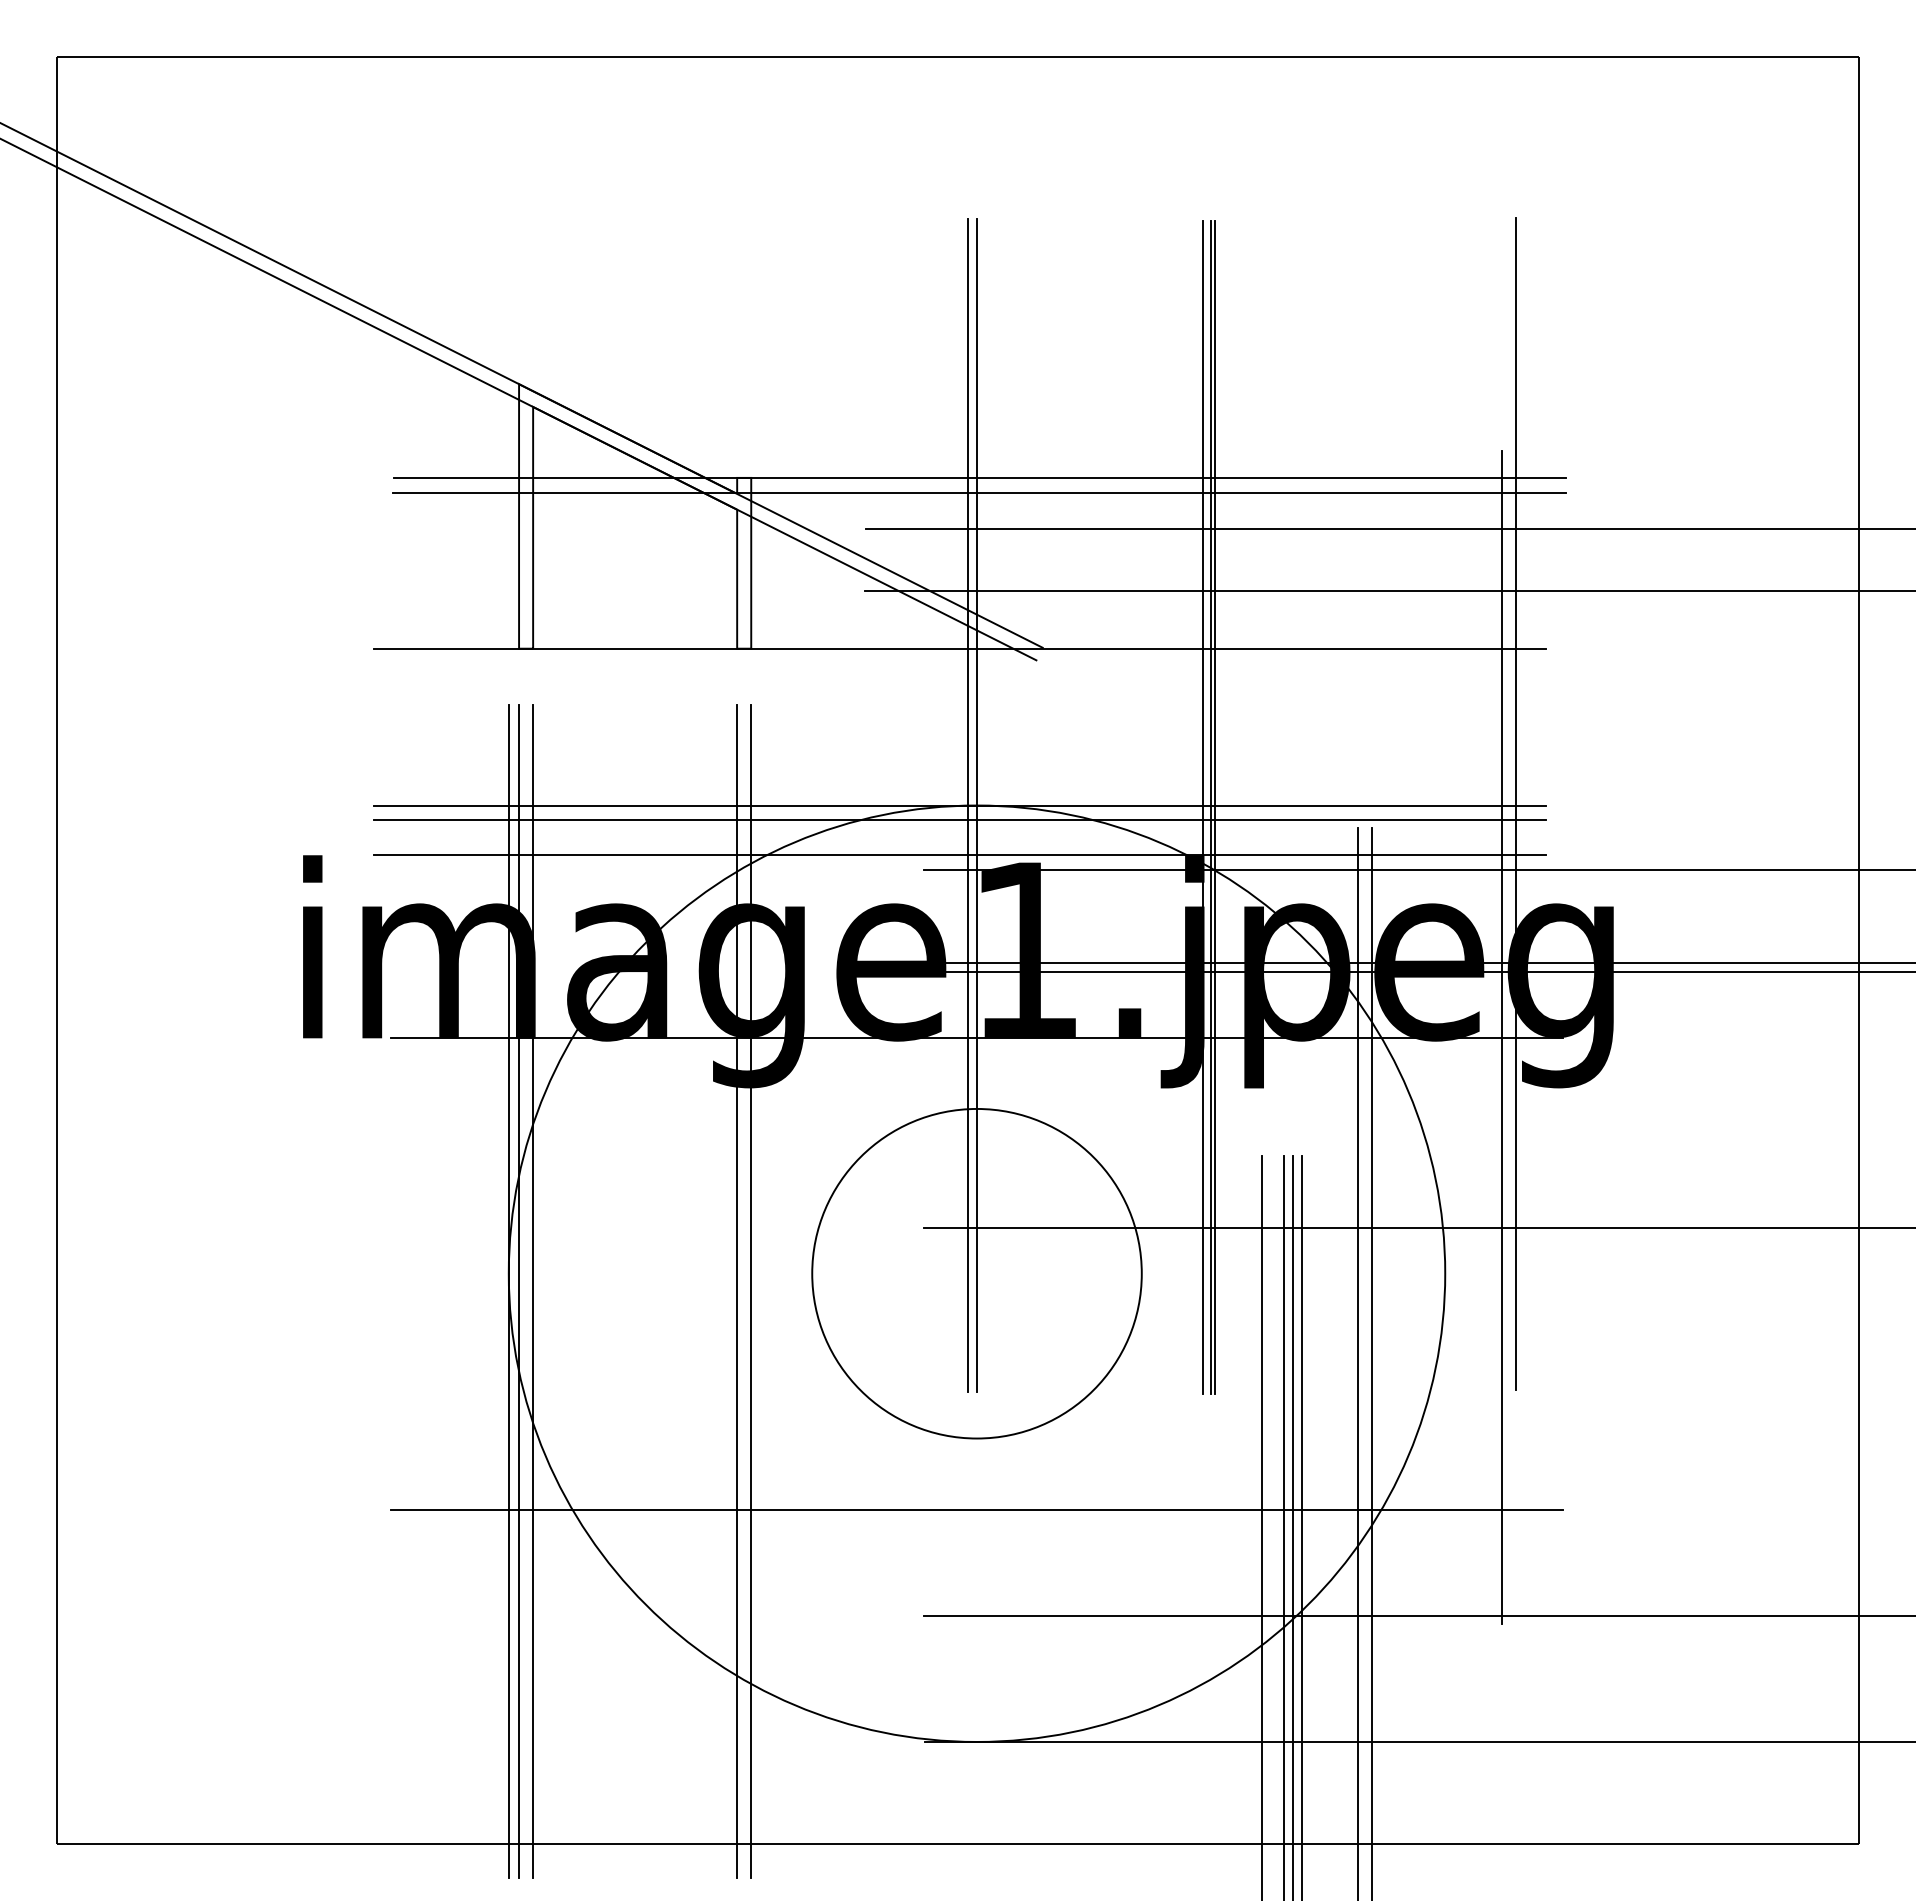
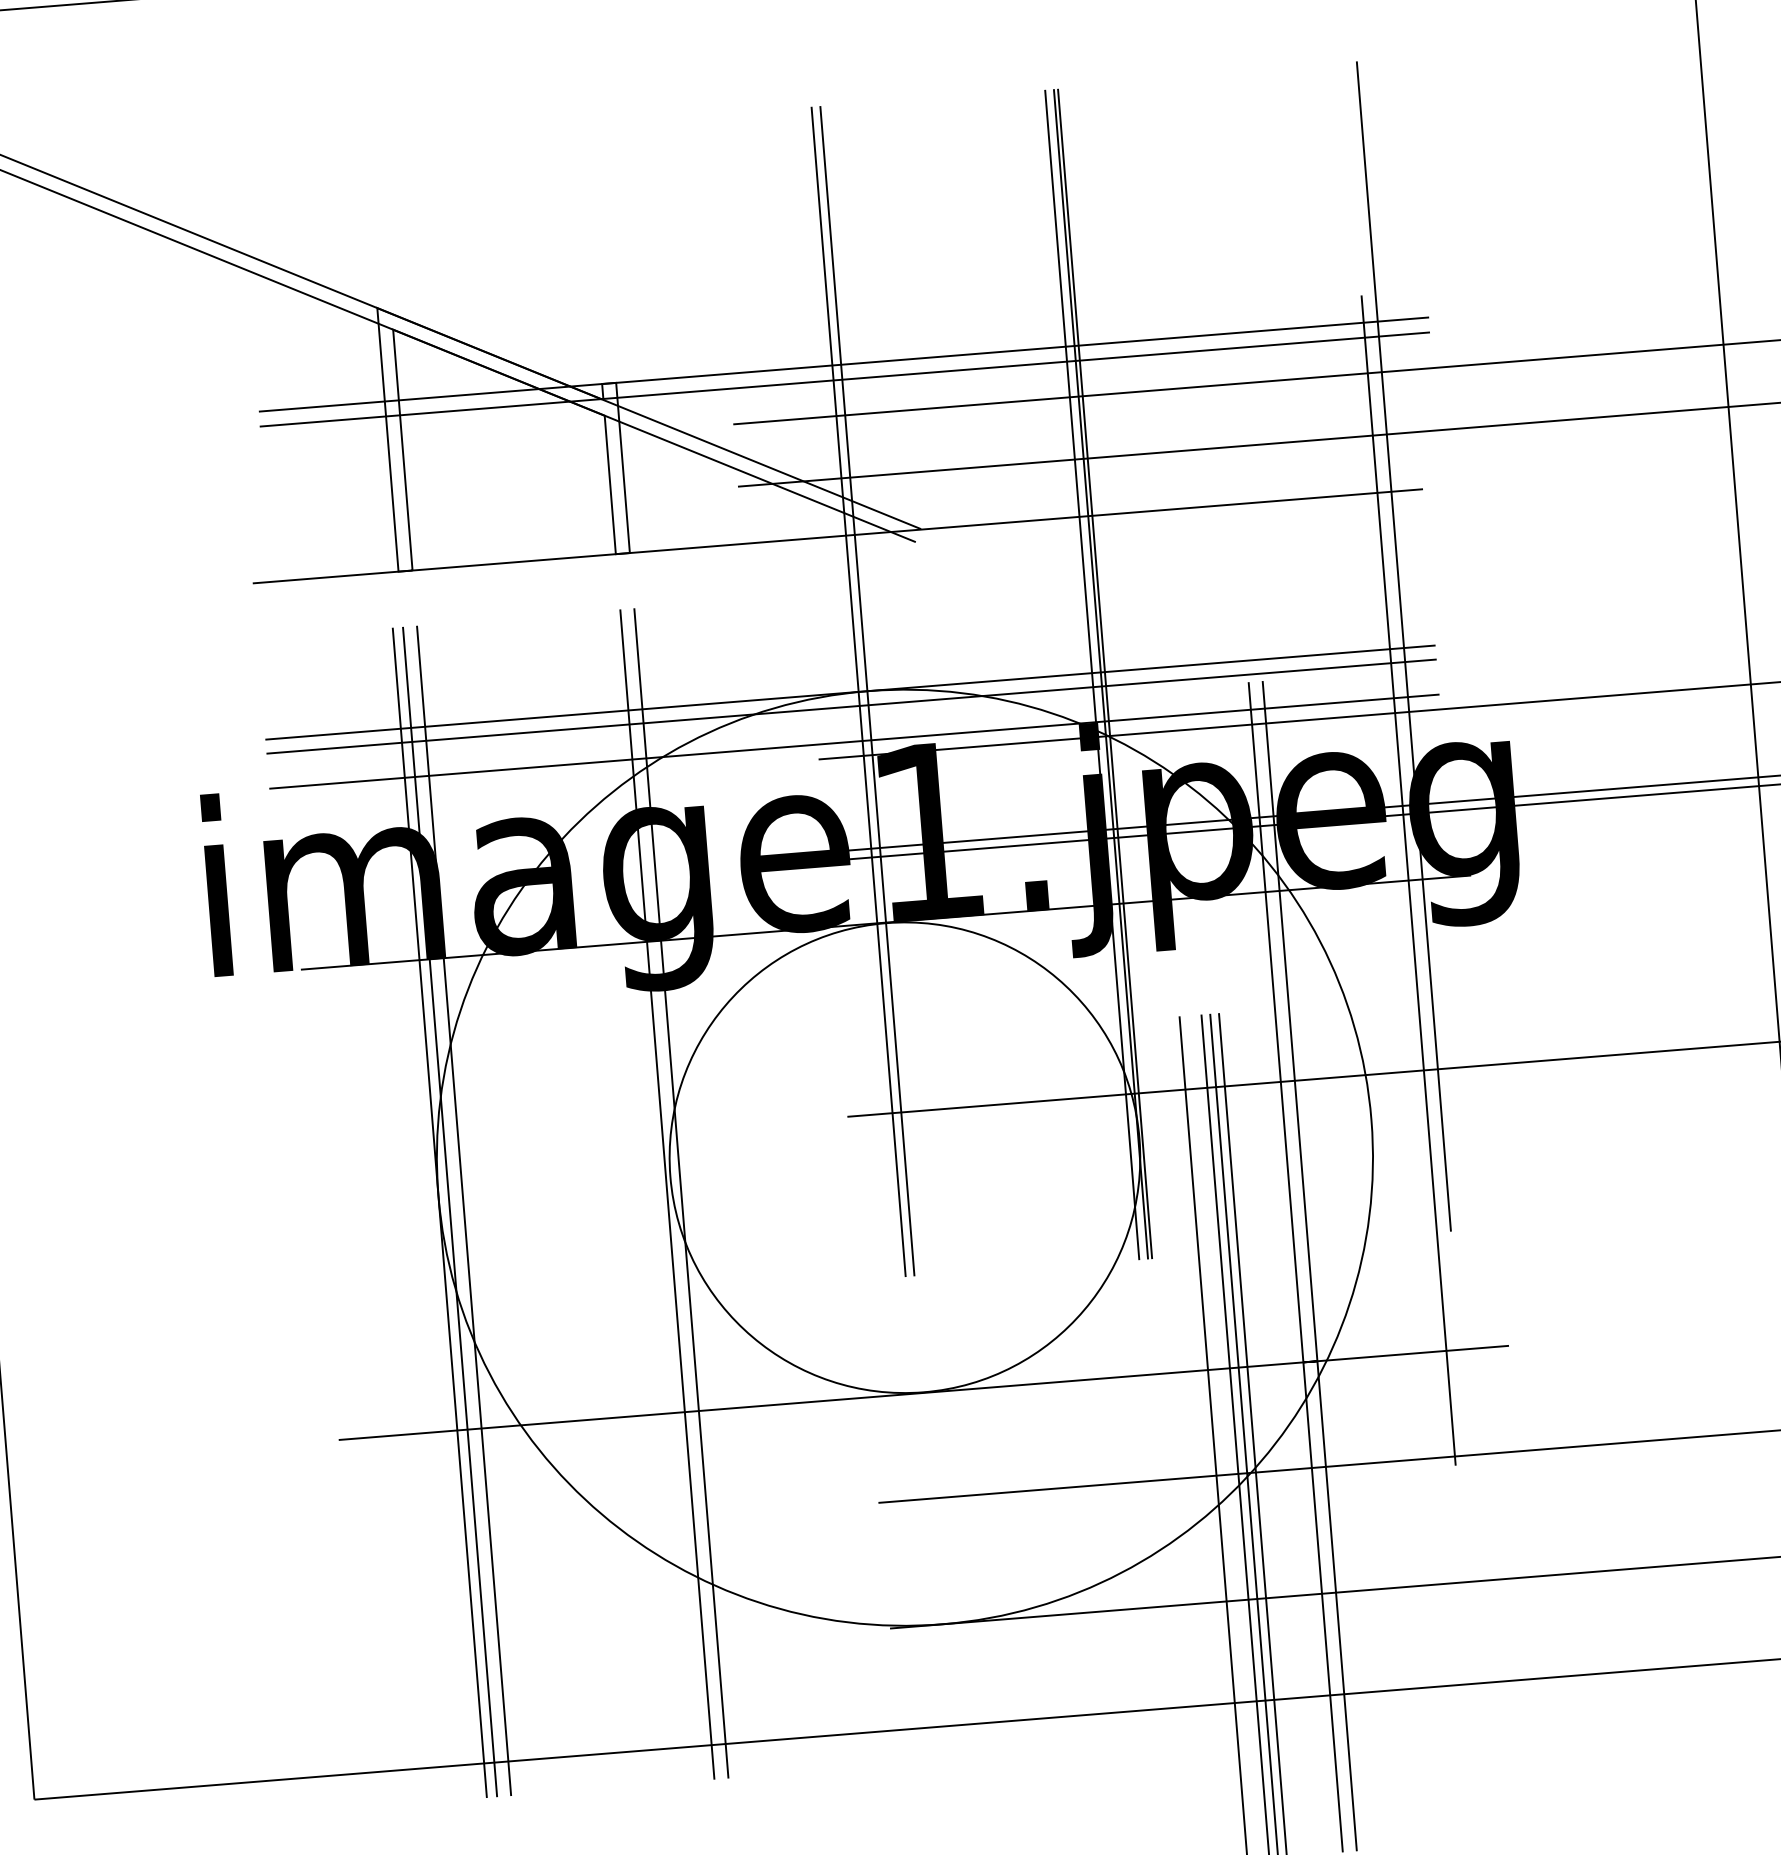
circle: (976, 1273) -> (904, 1157), size x1.43

